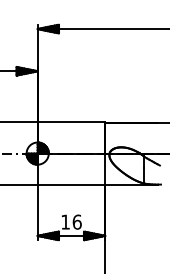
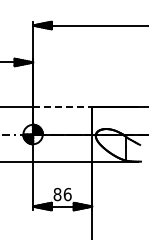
line: (71, 121) -> (62, 106), solid -> dashed
text: (65, 222) -> (57, 194), 16 -> 86

